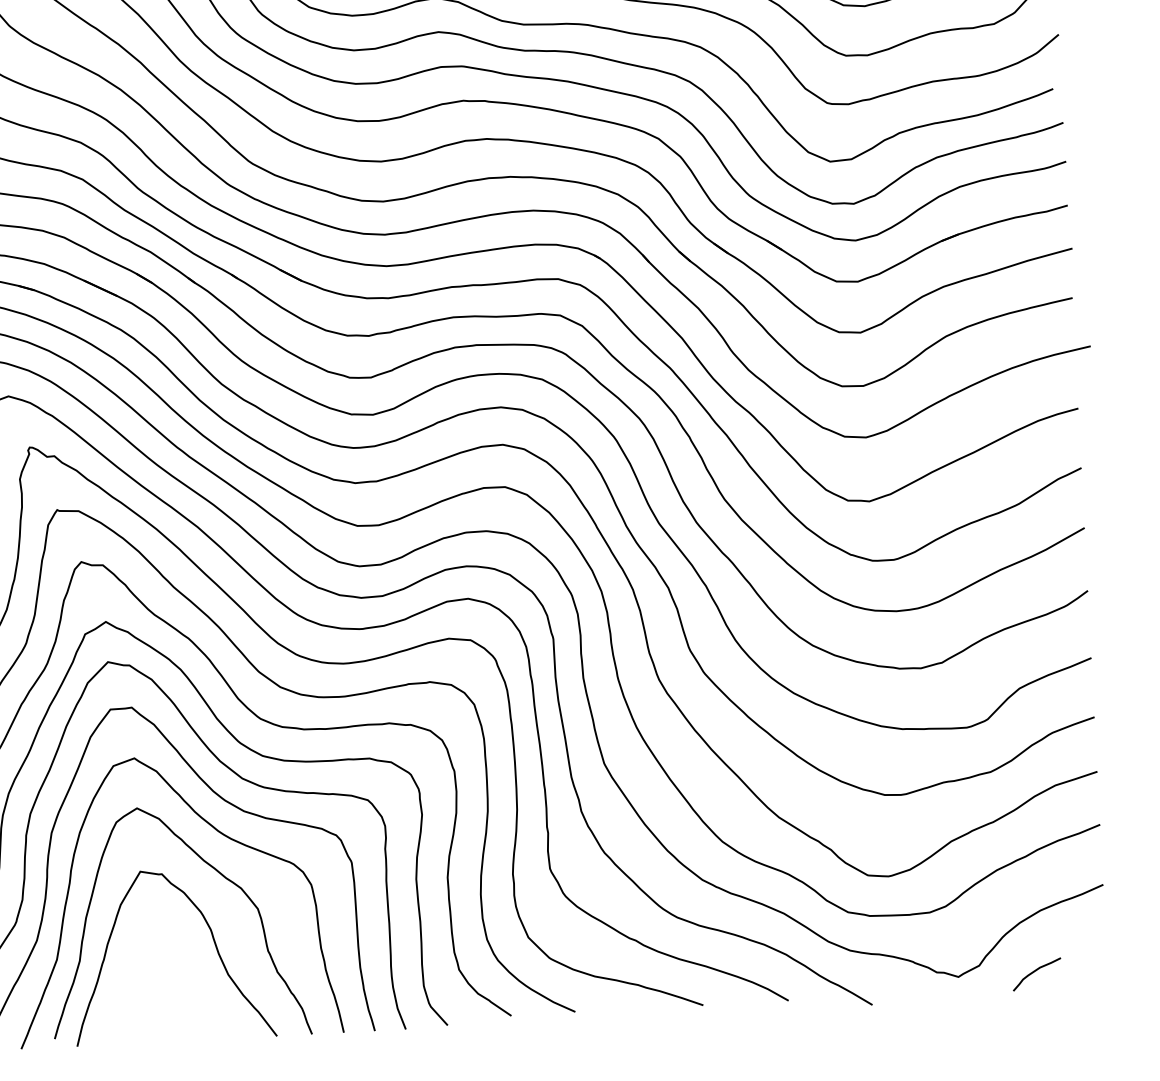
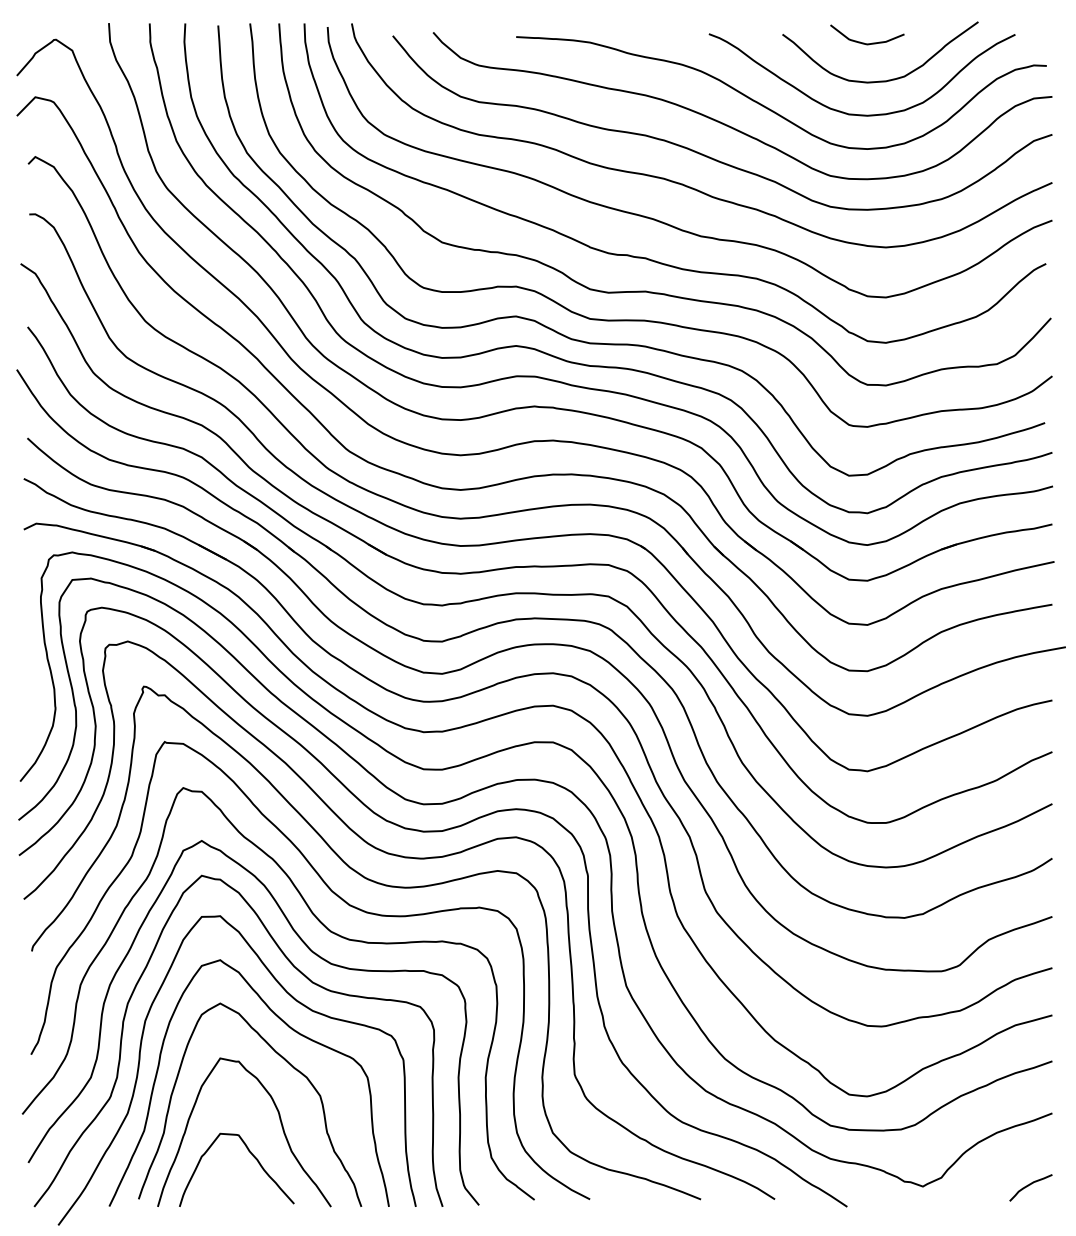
curve: (1036, 971) -> (1030, 1185), moved
curve: (184, 983) -> (253, 1157), added

